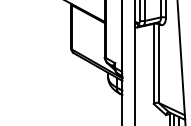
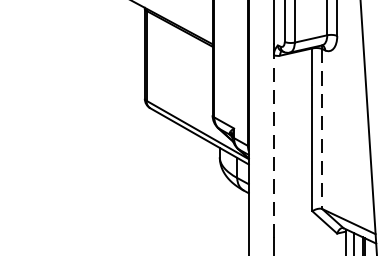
line: (158, 64) -> (322, 131), solid -> dashed
line: (134, 71) -> (273, 145), solid -> dashed

